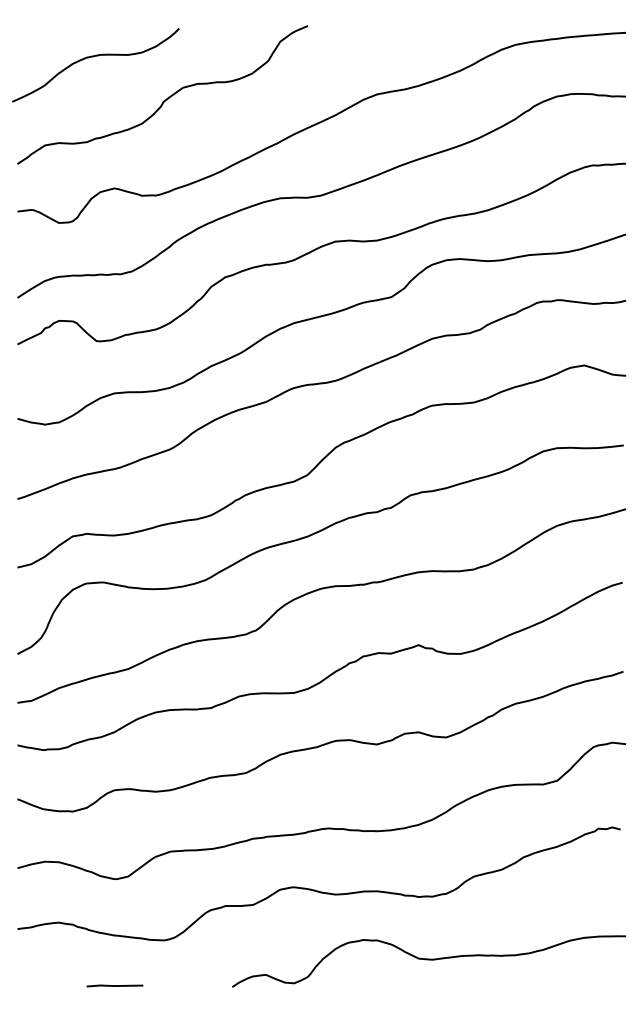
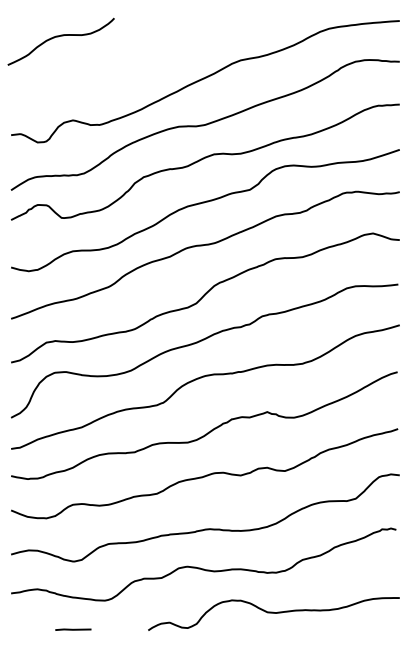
curve: (163, 99) -> (104, 63), removed

